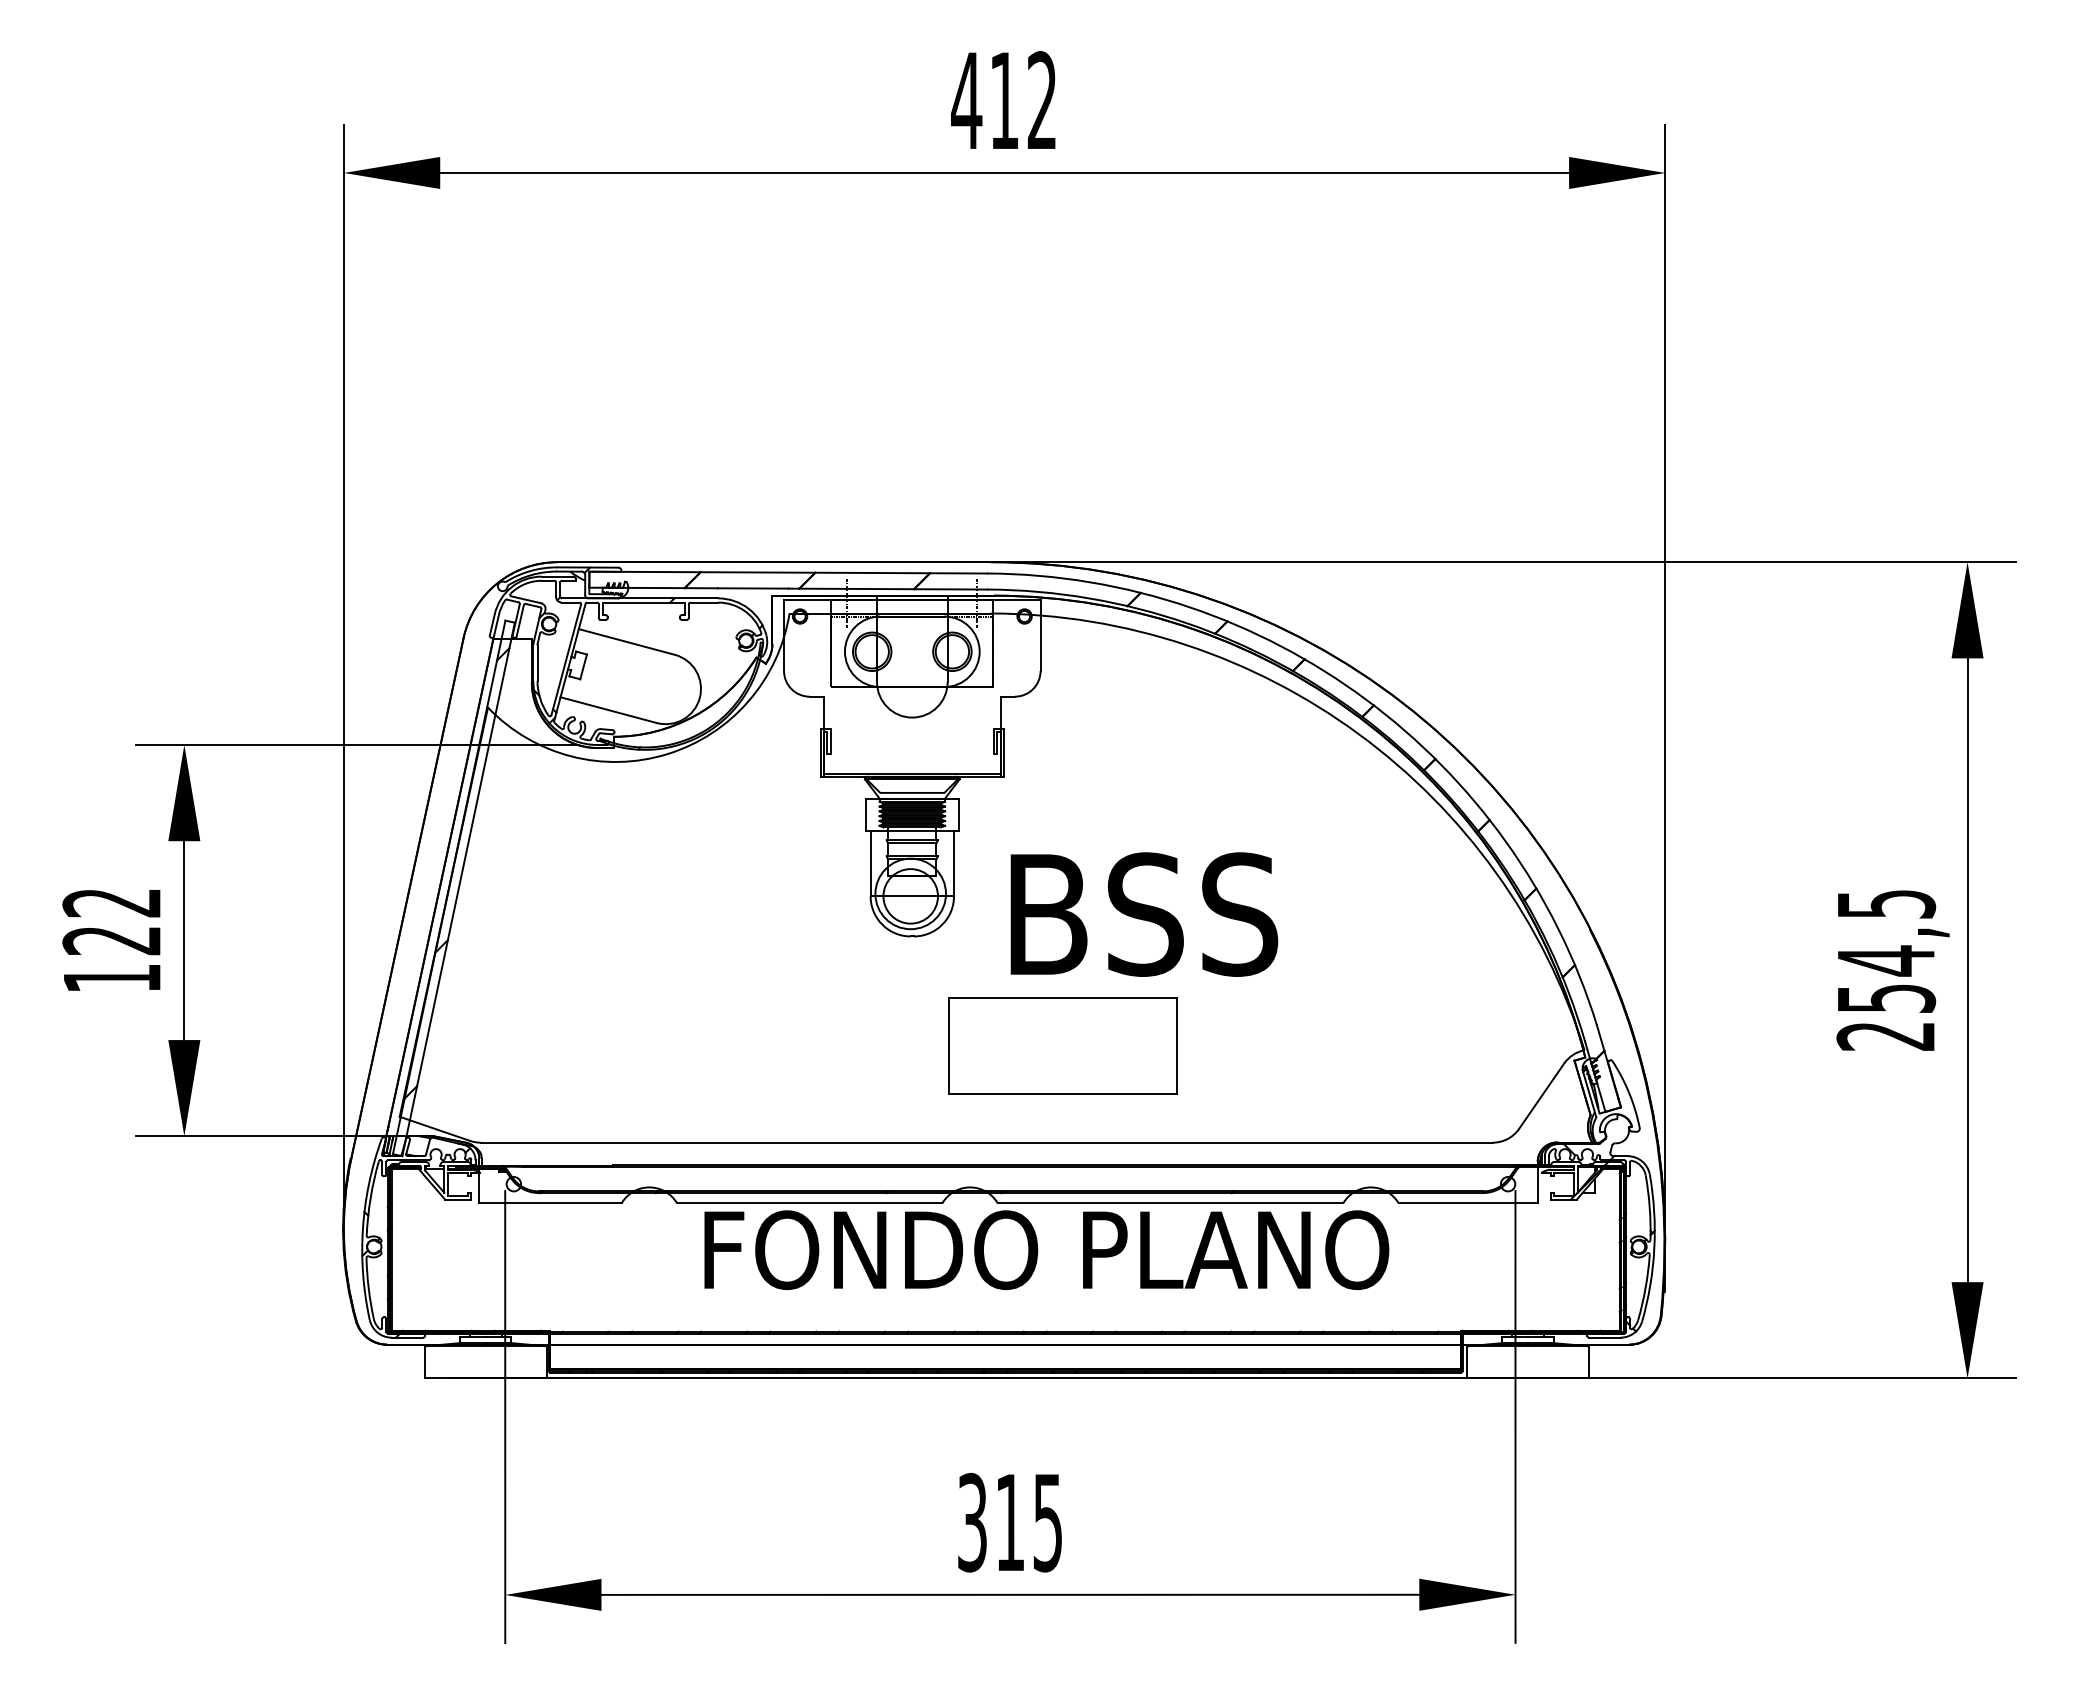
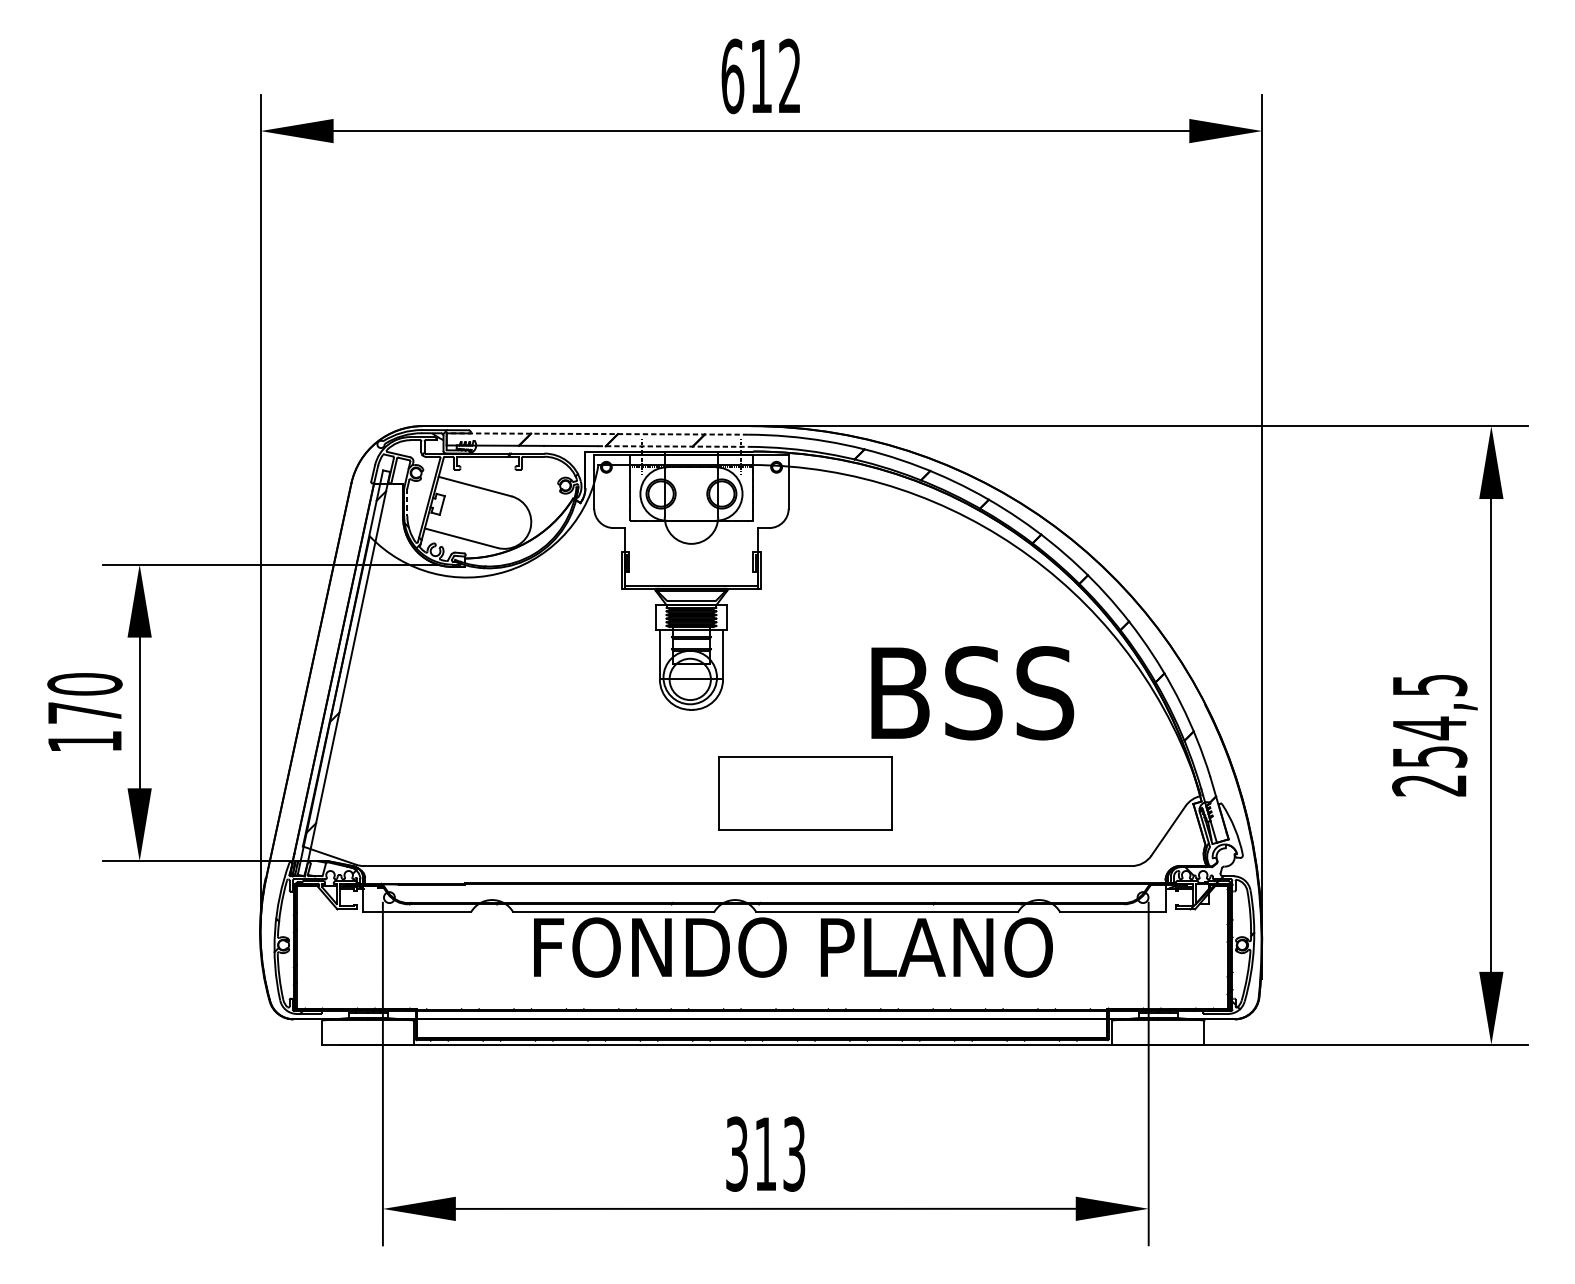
text: (966, 100) -> (732, 76), 412 -> 612
line: (788, 572) -> (597, 433), solid -> dashed
line: (888, 589) -> (673, 446), solid -> dashed
line: (537, 663) -> (407, 502), solid -> dashed
text: (1144, 914) -> (972, 693), moved
text: (112, 921) -> (85, 698), 122 -> 170
text: (1048, 1522) -> (794, 1154), 315 -> 313

